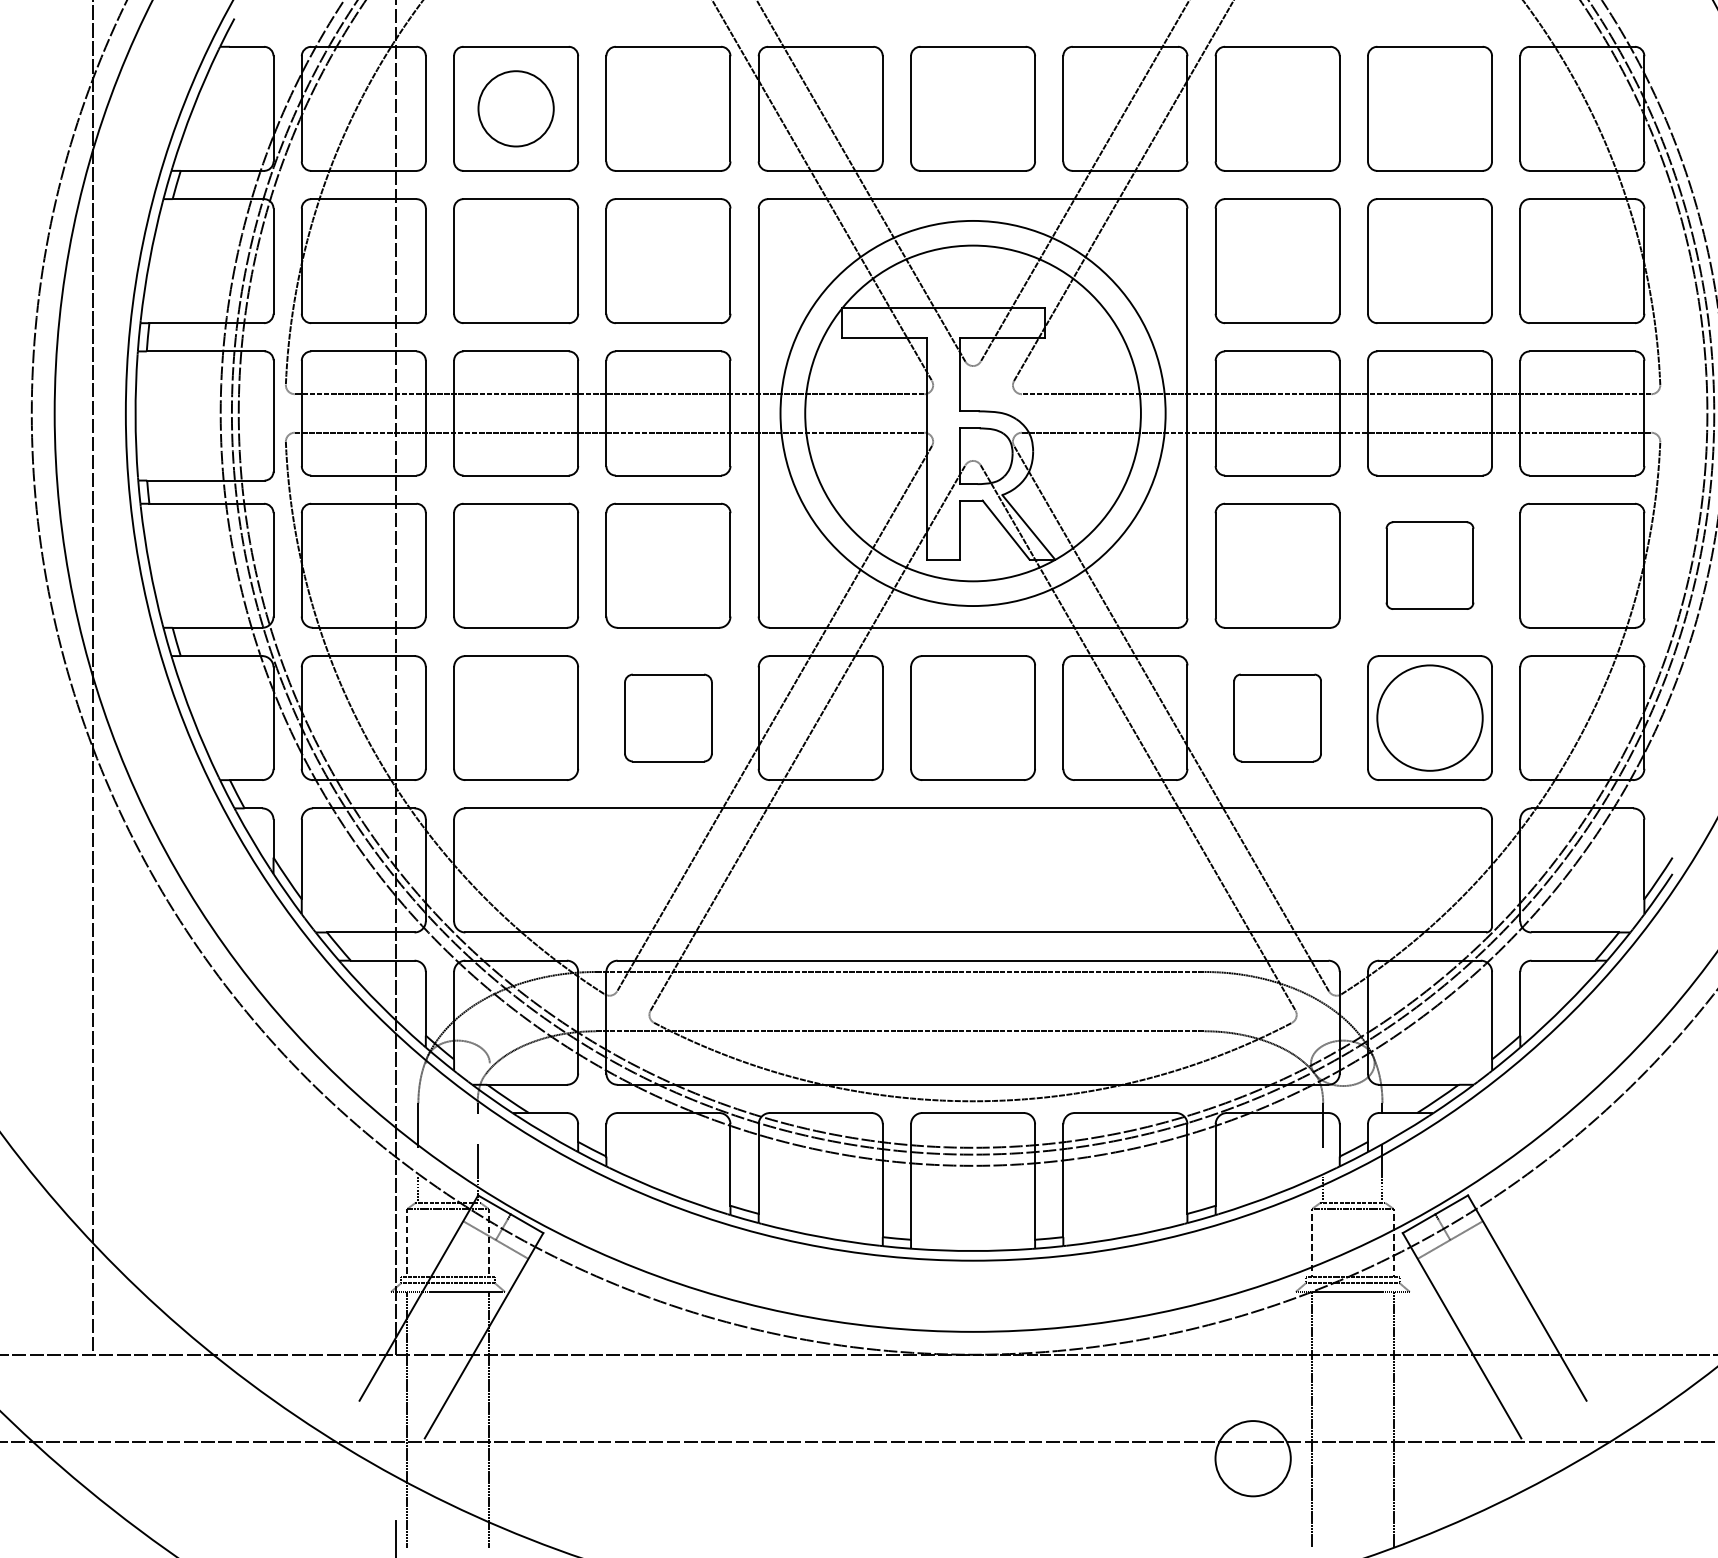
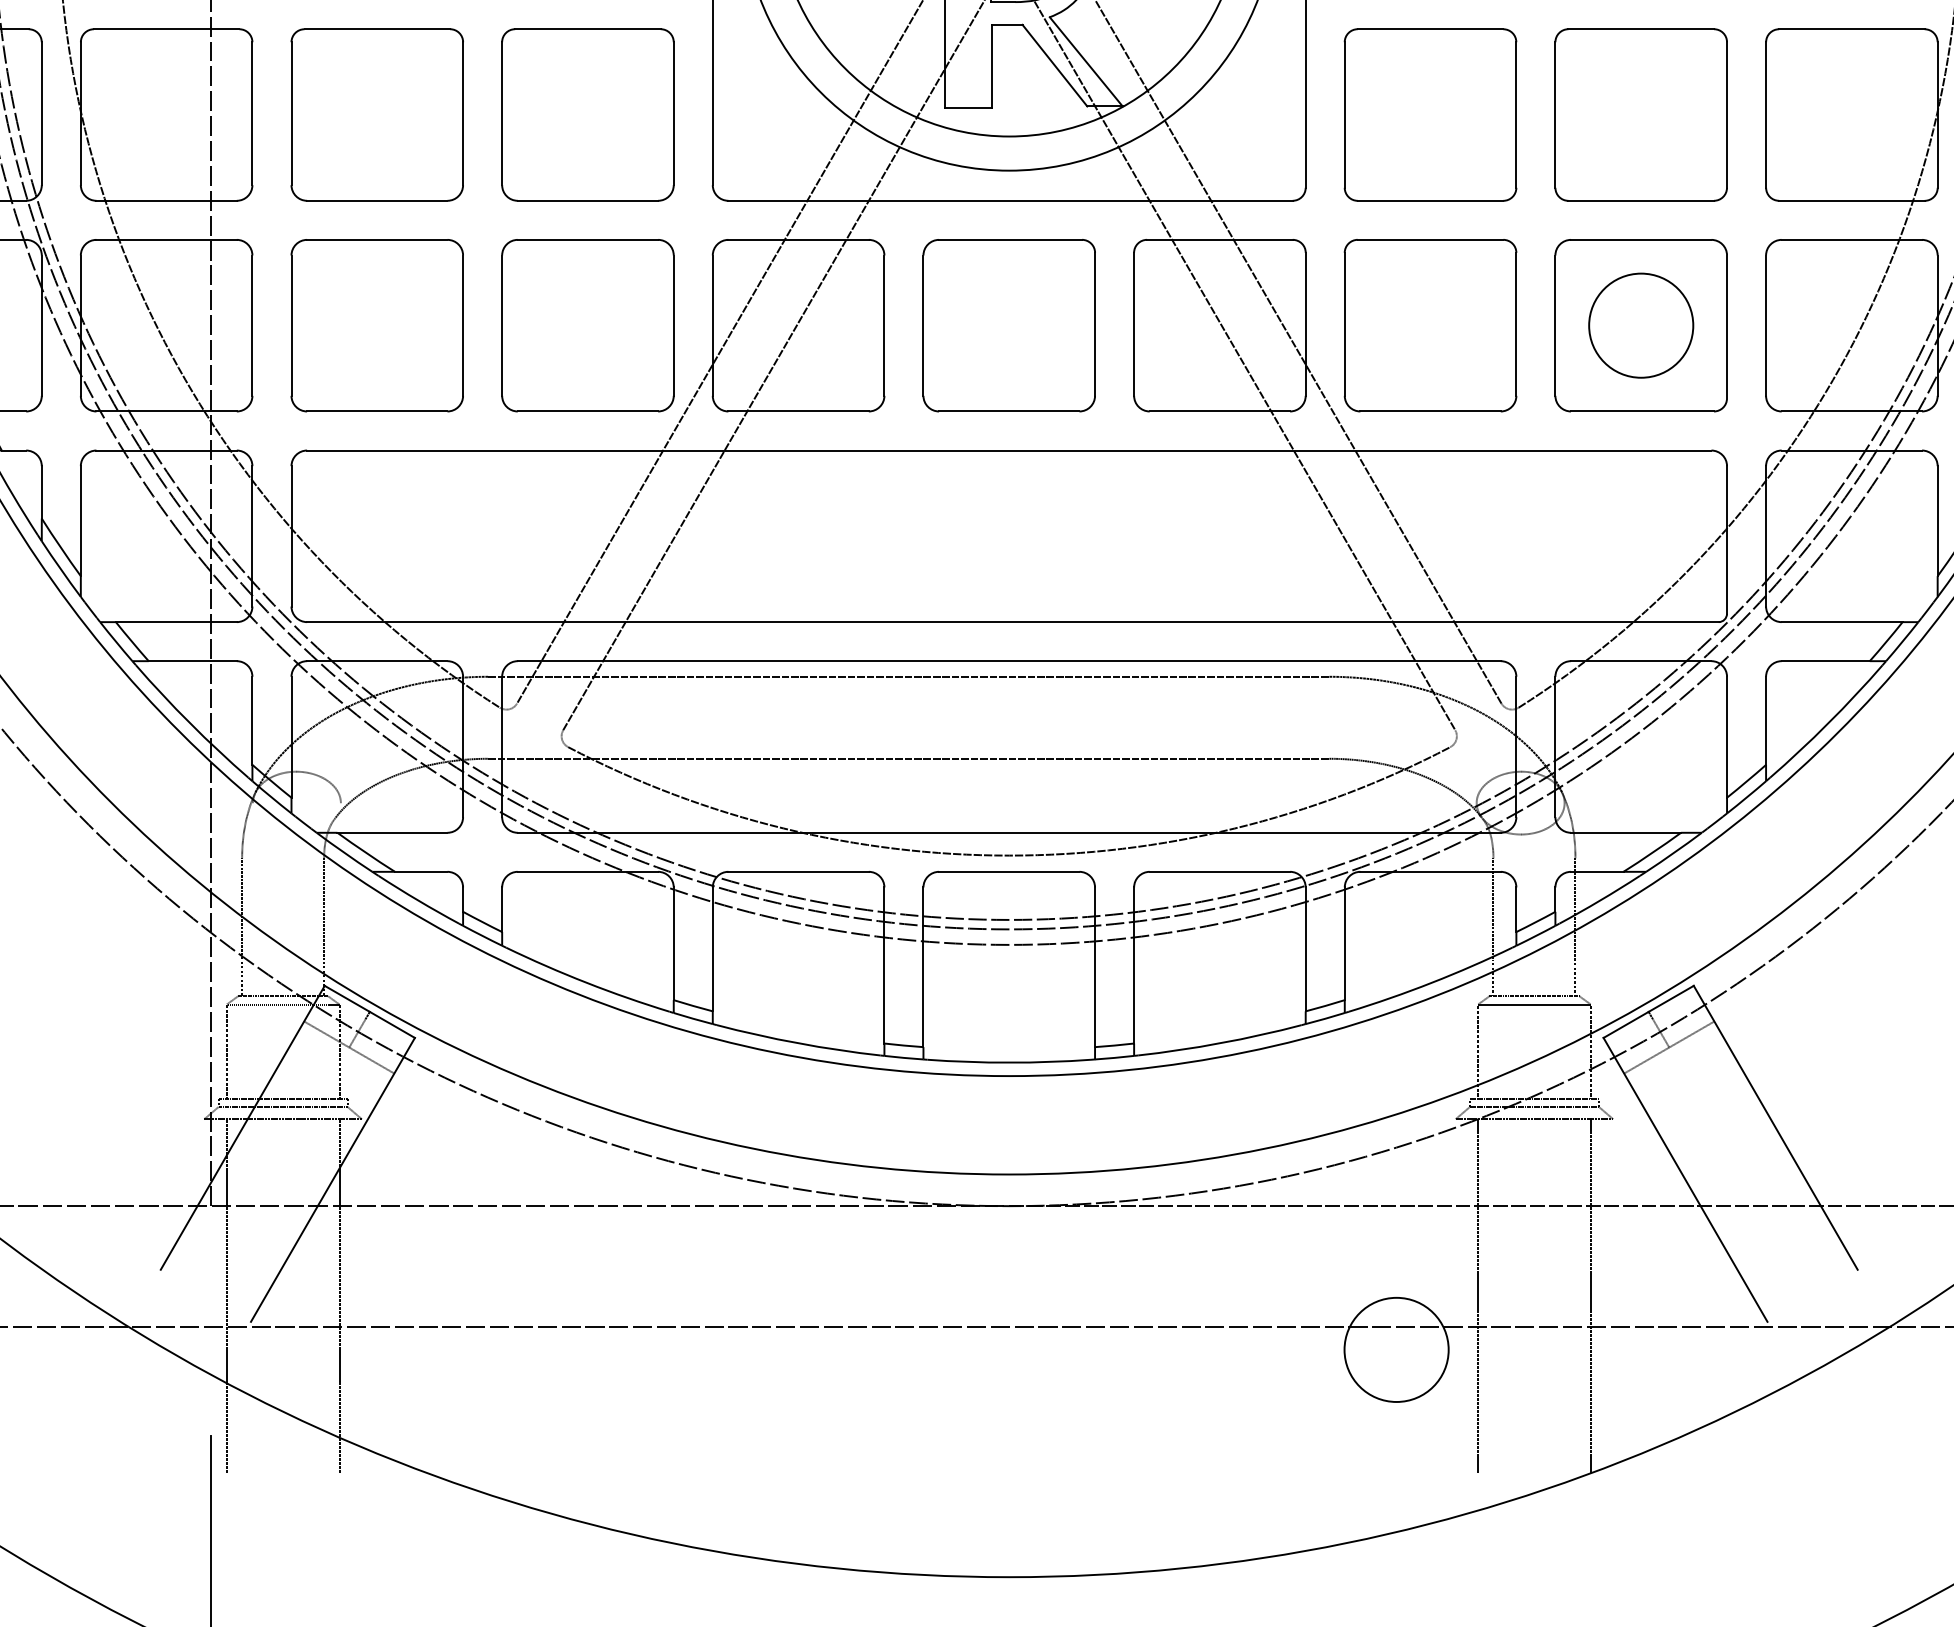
part: (1429, 565) -> (1640, 114), size x1.43
part: (668, 717) -> (588, 324), size x1.43
part: (1277, 717) -> (1430, 324), size x1.43
circle: (1429, 717) -> (1640, 324), size x0.71

